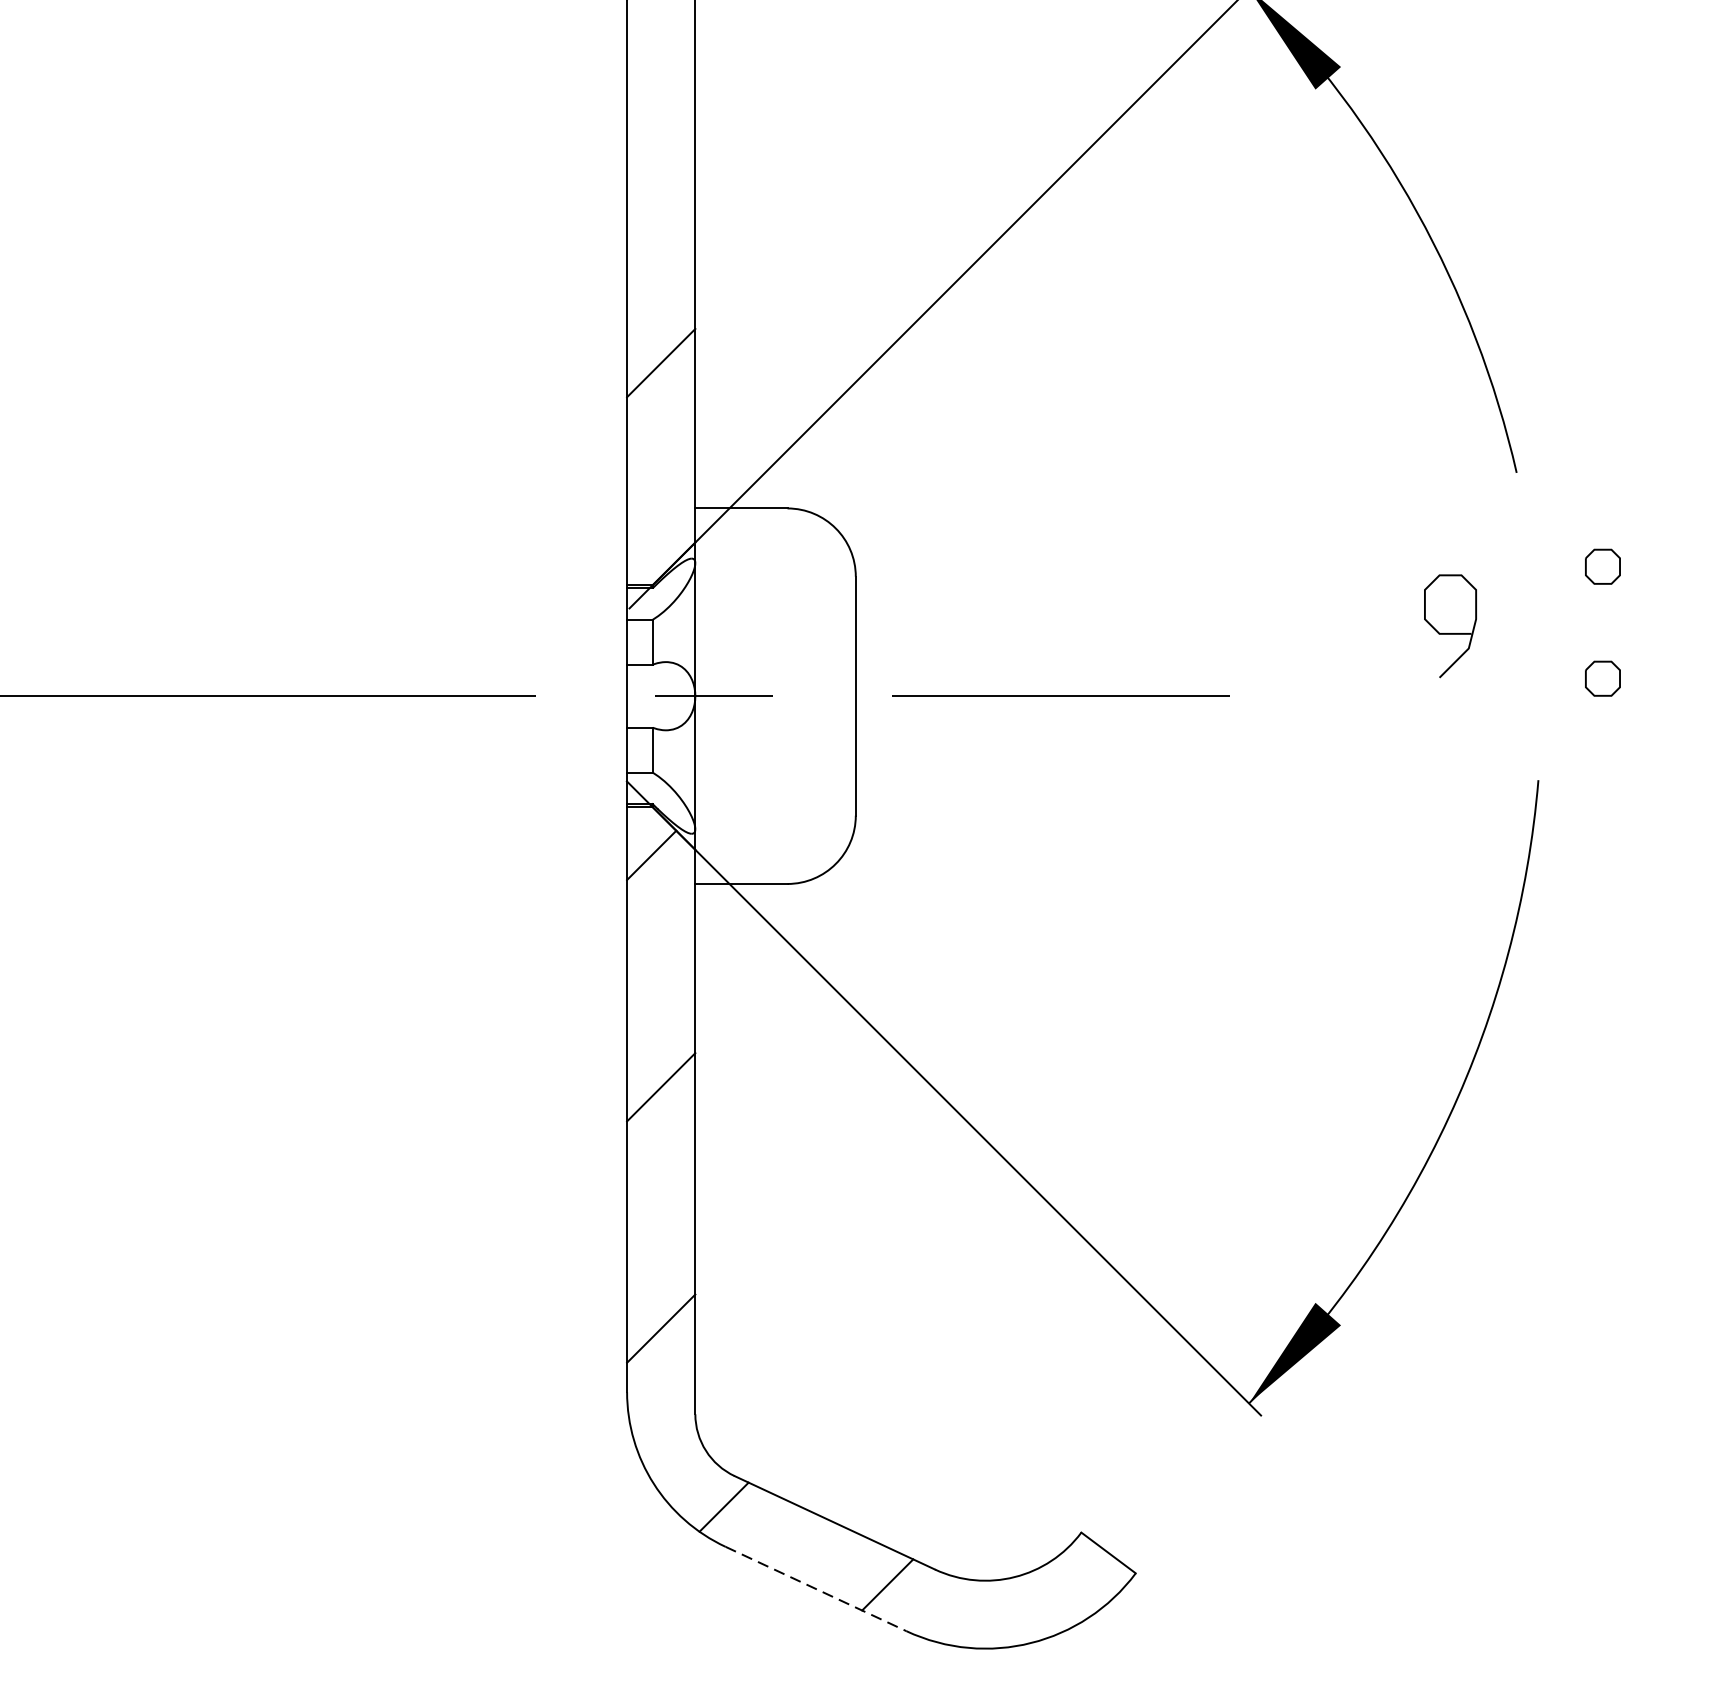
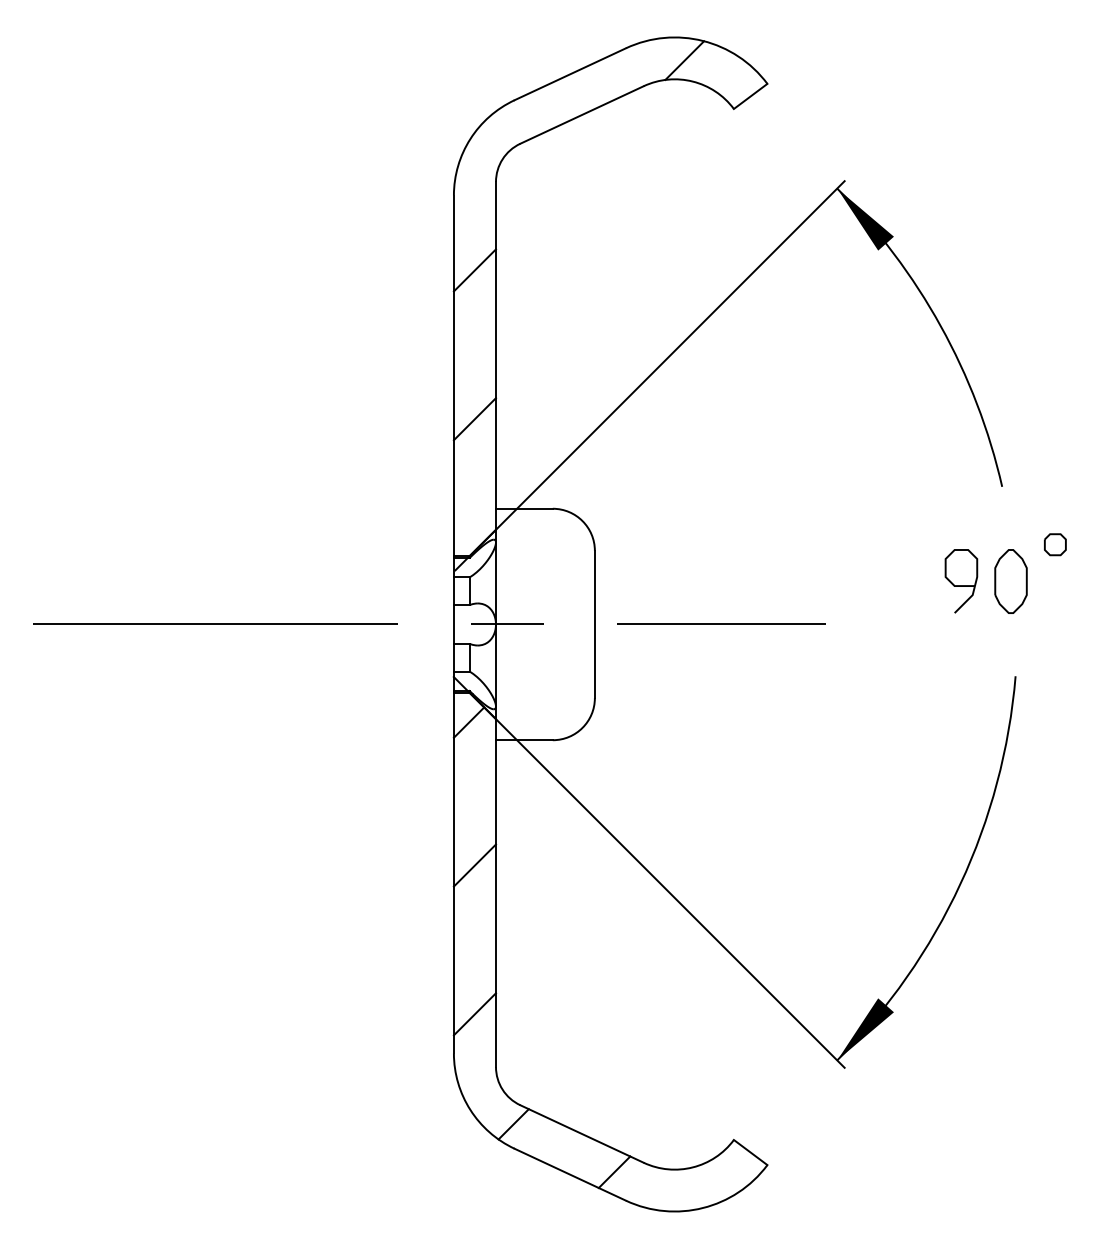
line: (660, 121) -> (474, 270), added
part: (1530, 626) -> (1010, 581), added
part: (1603, 678) -> (1055, 613), removed
line: (816, 1588) -> (570, 1174), dashed -> solid

